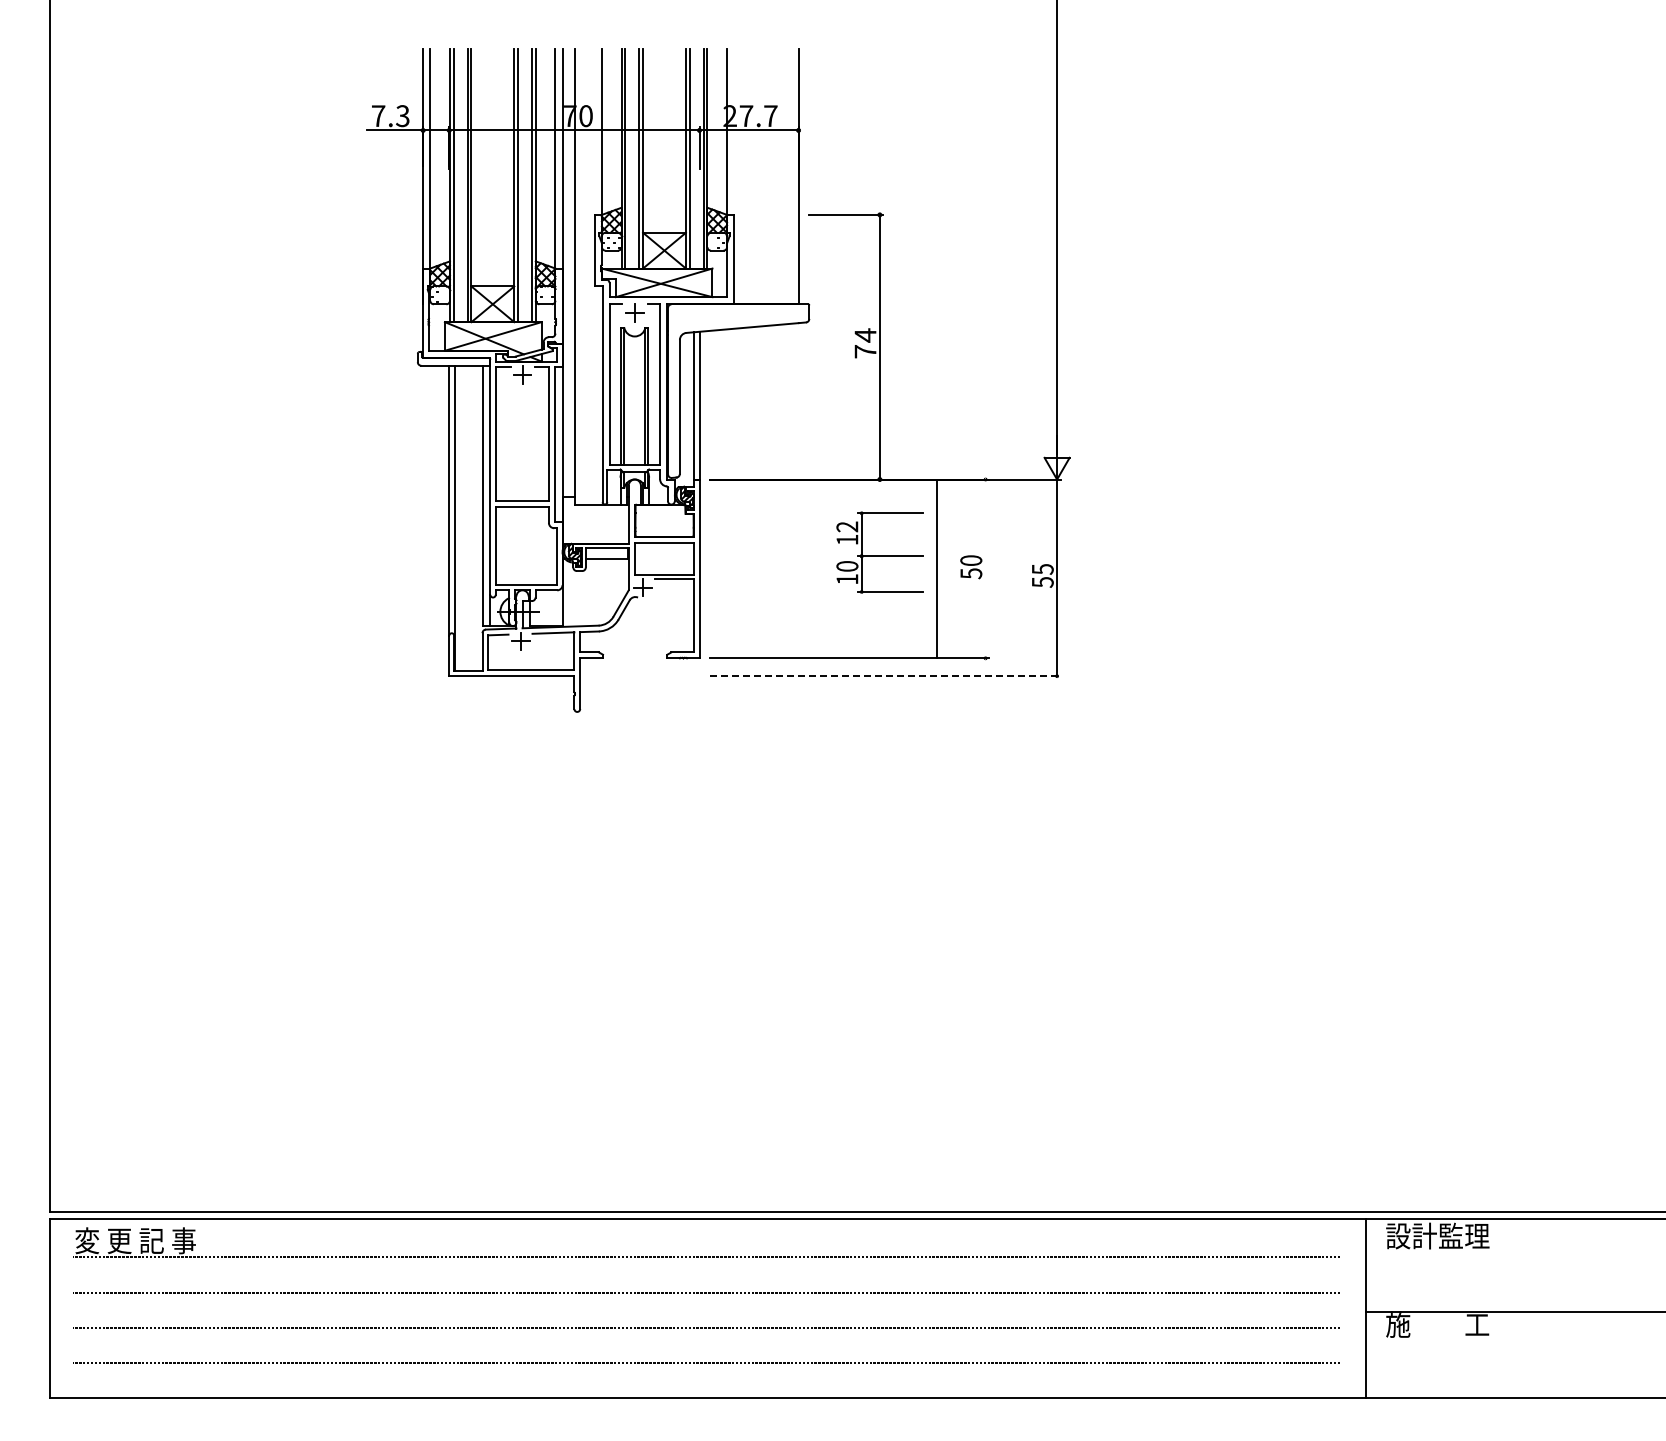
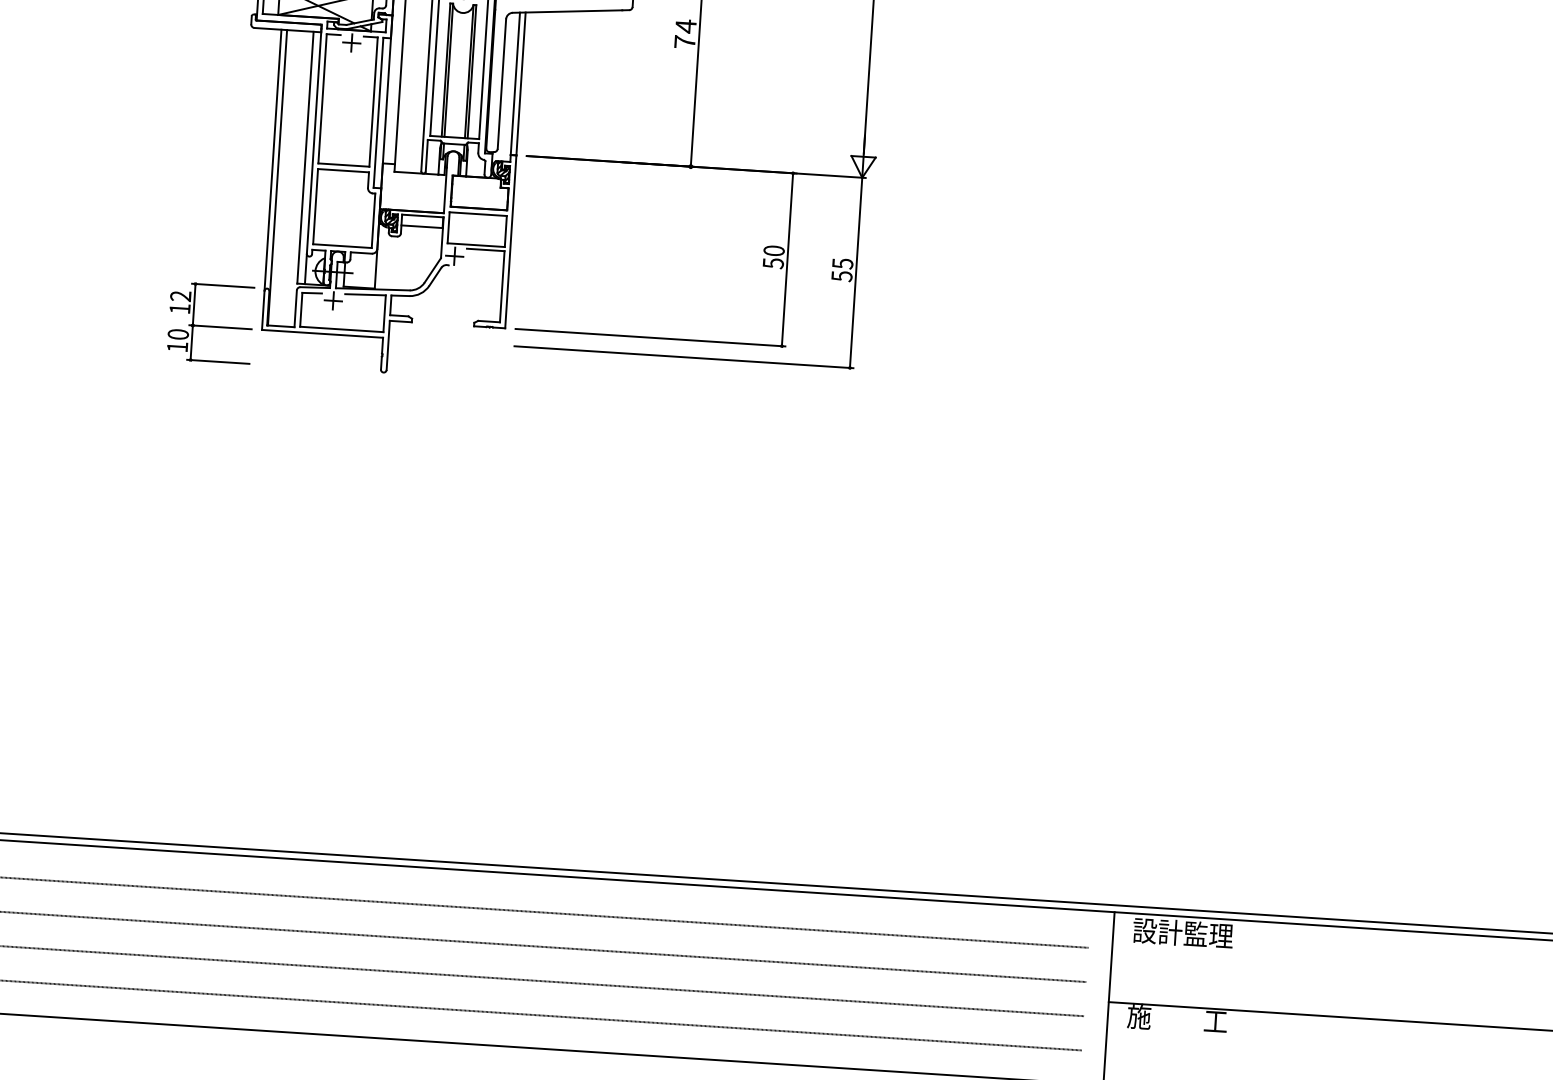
part: (879, 552) -> (210, 323), moved
line: (936, 568) -> (787, 259), moved
line: (885, 676) -> (683, 357), dashed -> solid

